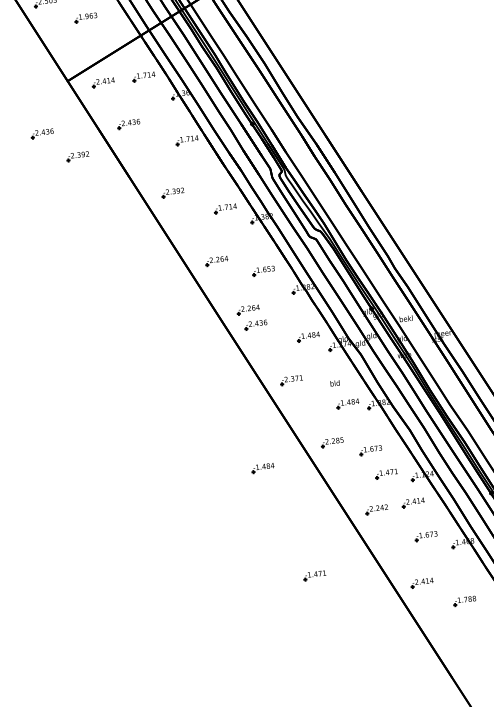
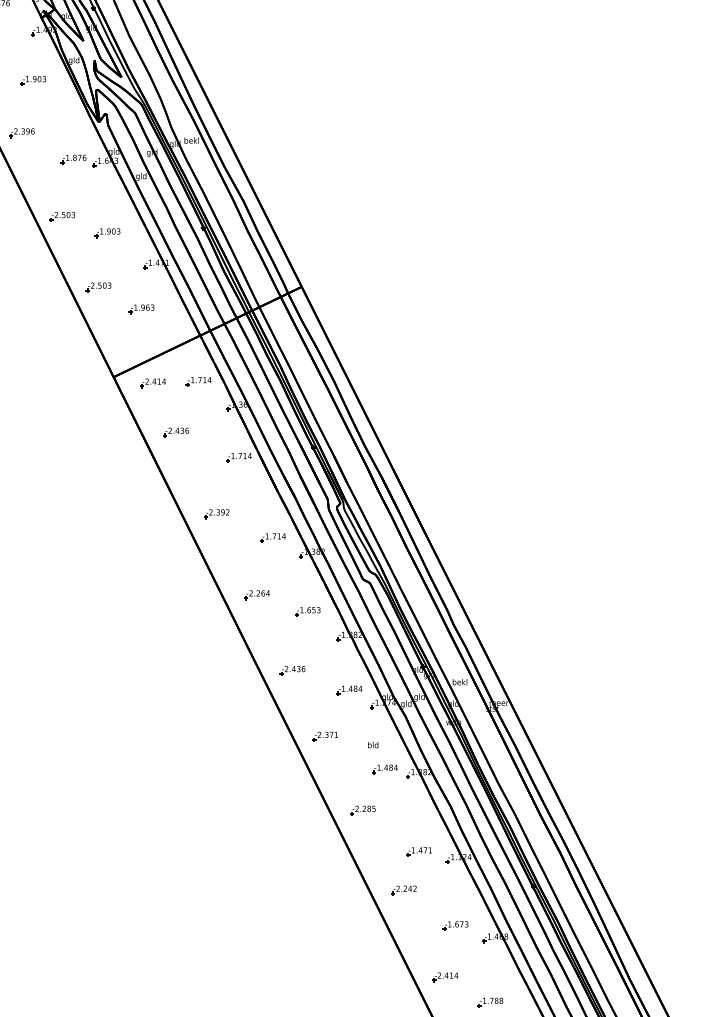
part: (41, 133) -> (78, 432), removed
part: (77, 157) -> (115, 462), removed
part: (247, 310) -> (285, 653), removed
part: (370, 450) -> (404, 823), removed
part: (262, 468) -> (282, 830), removed
part: (413, 503) -> (445, 887), removed
part: (314, 575) -> (326, 955), removed

